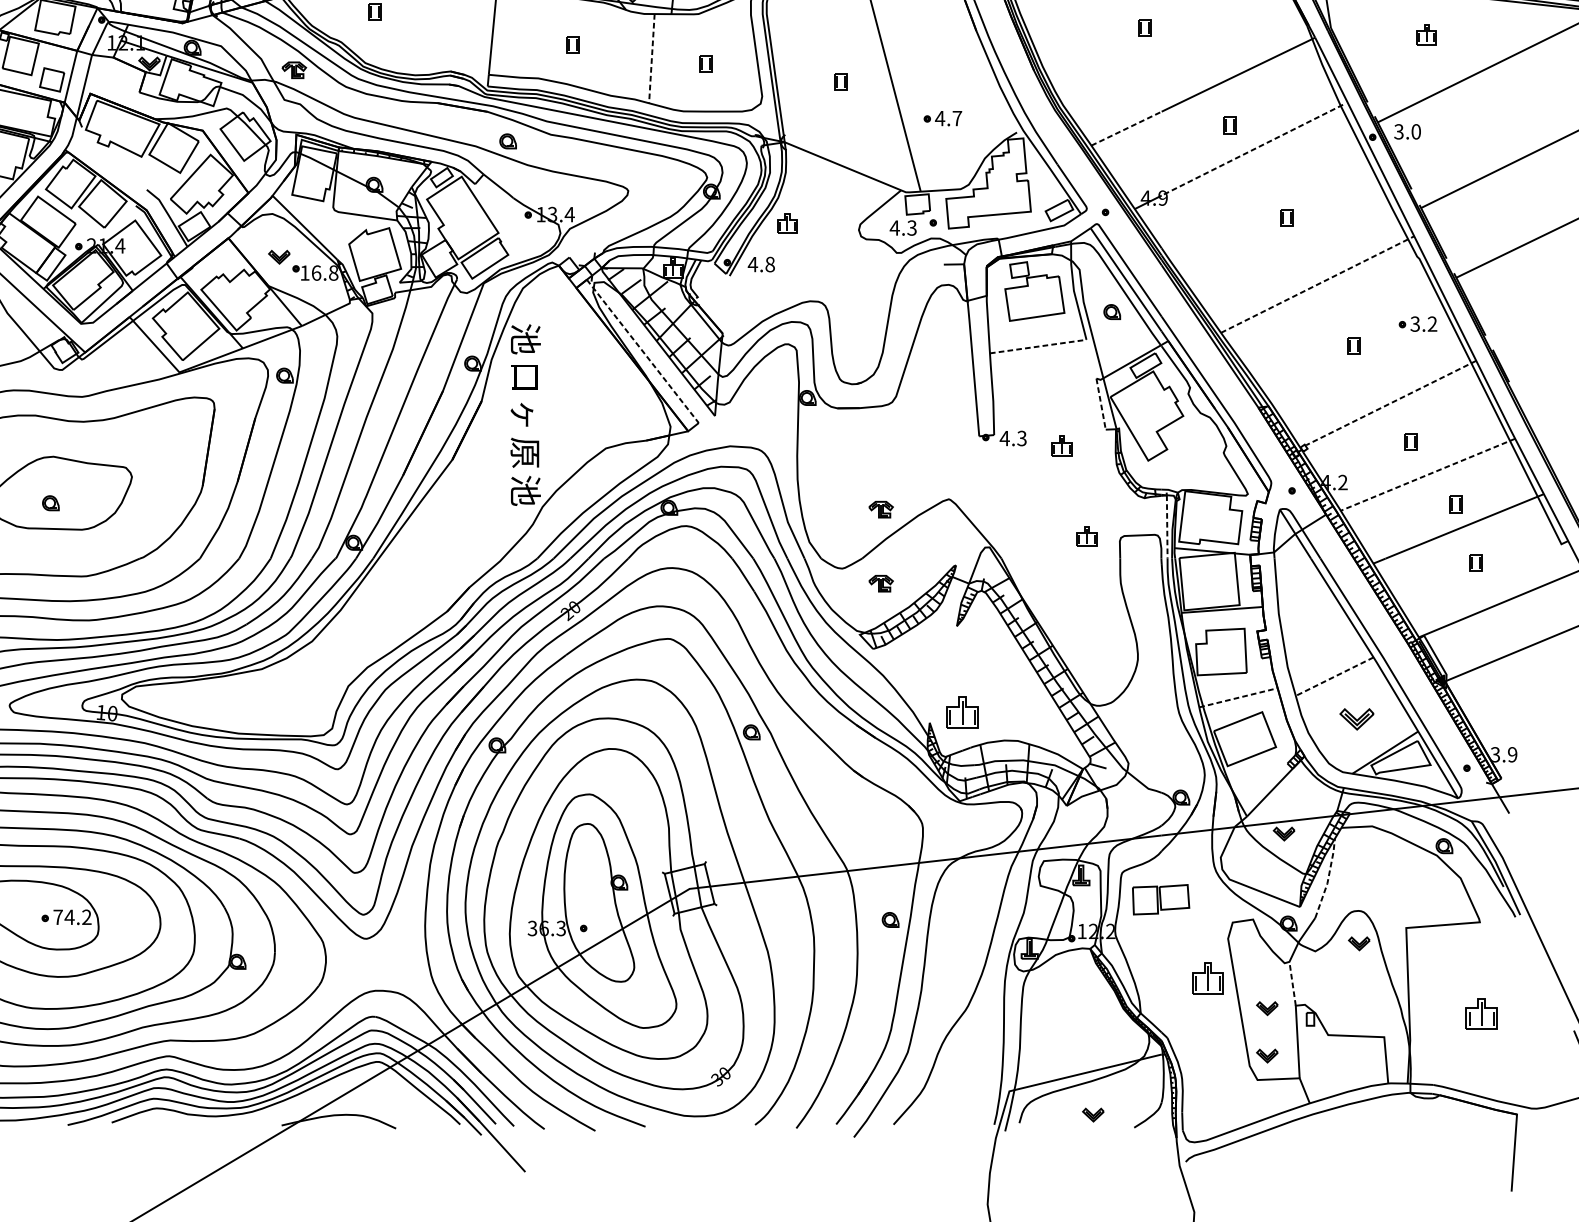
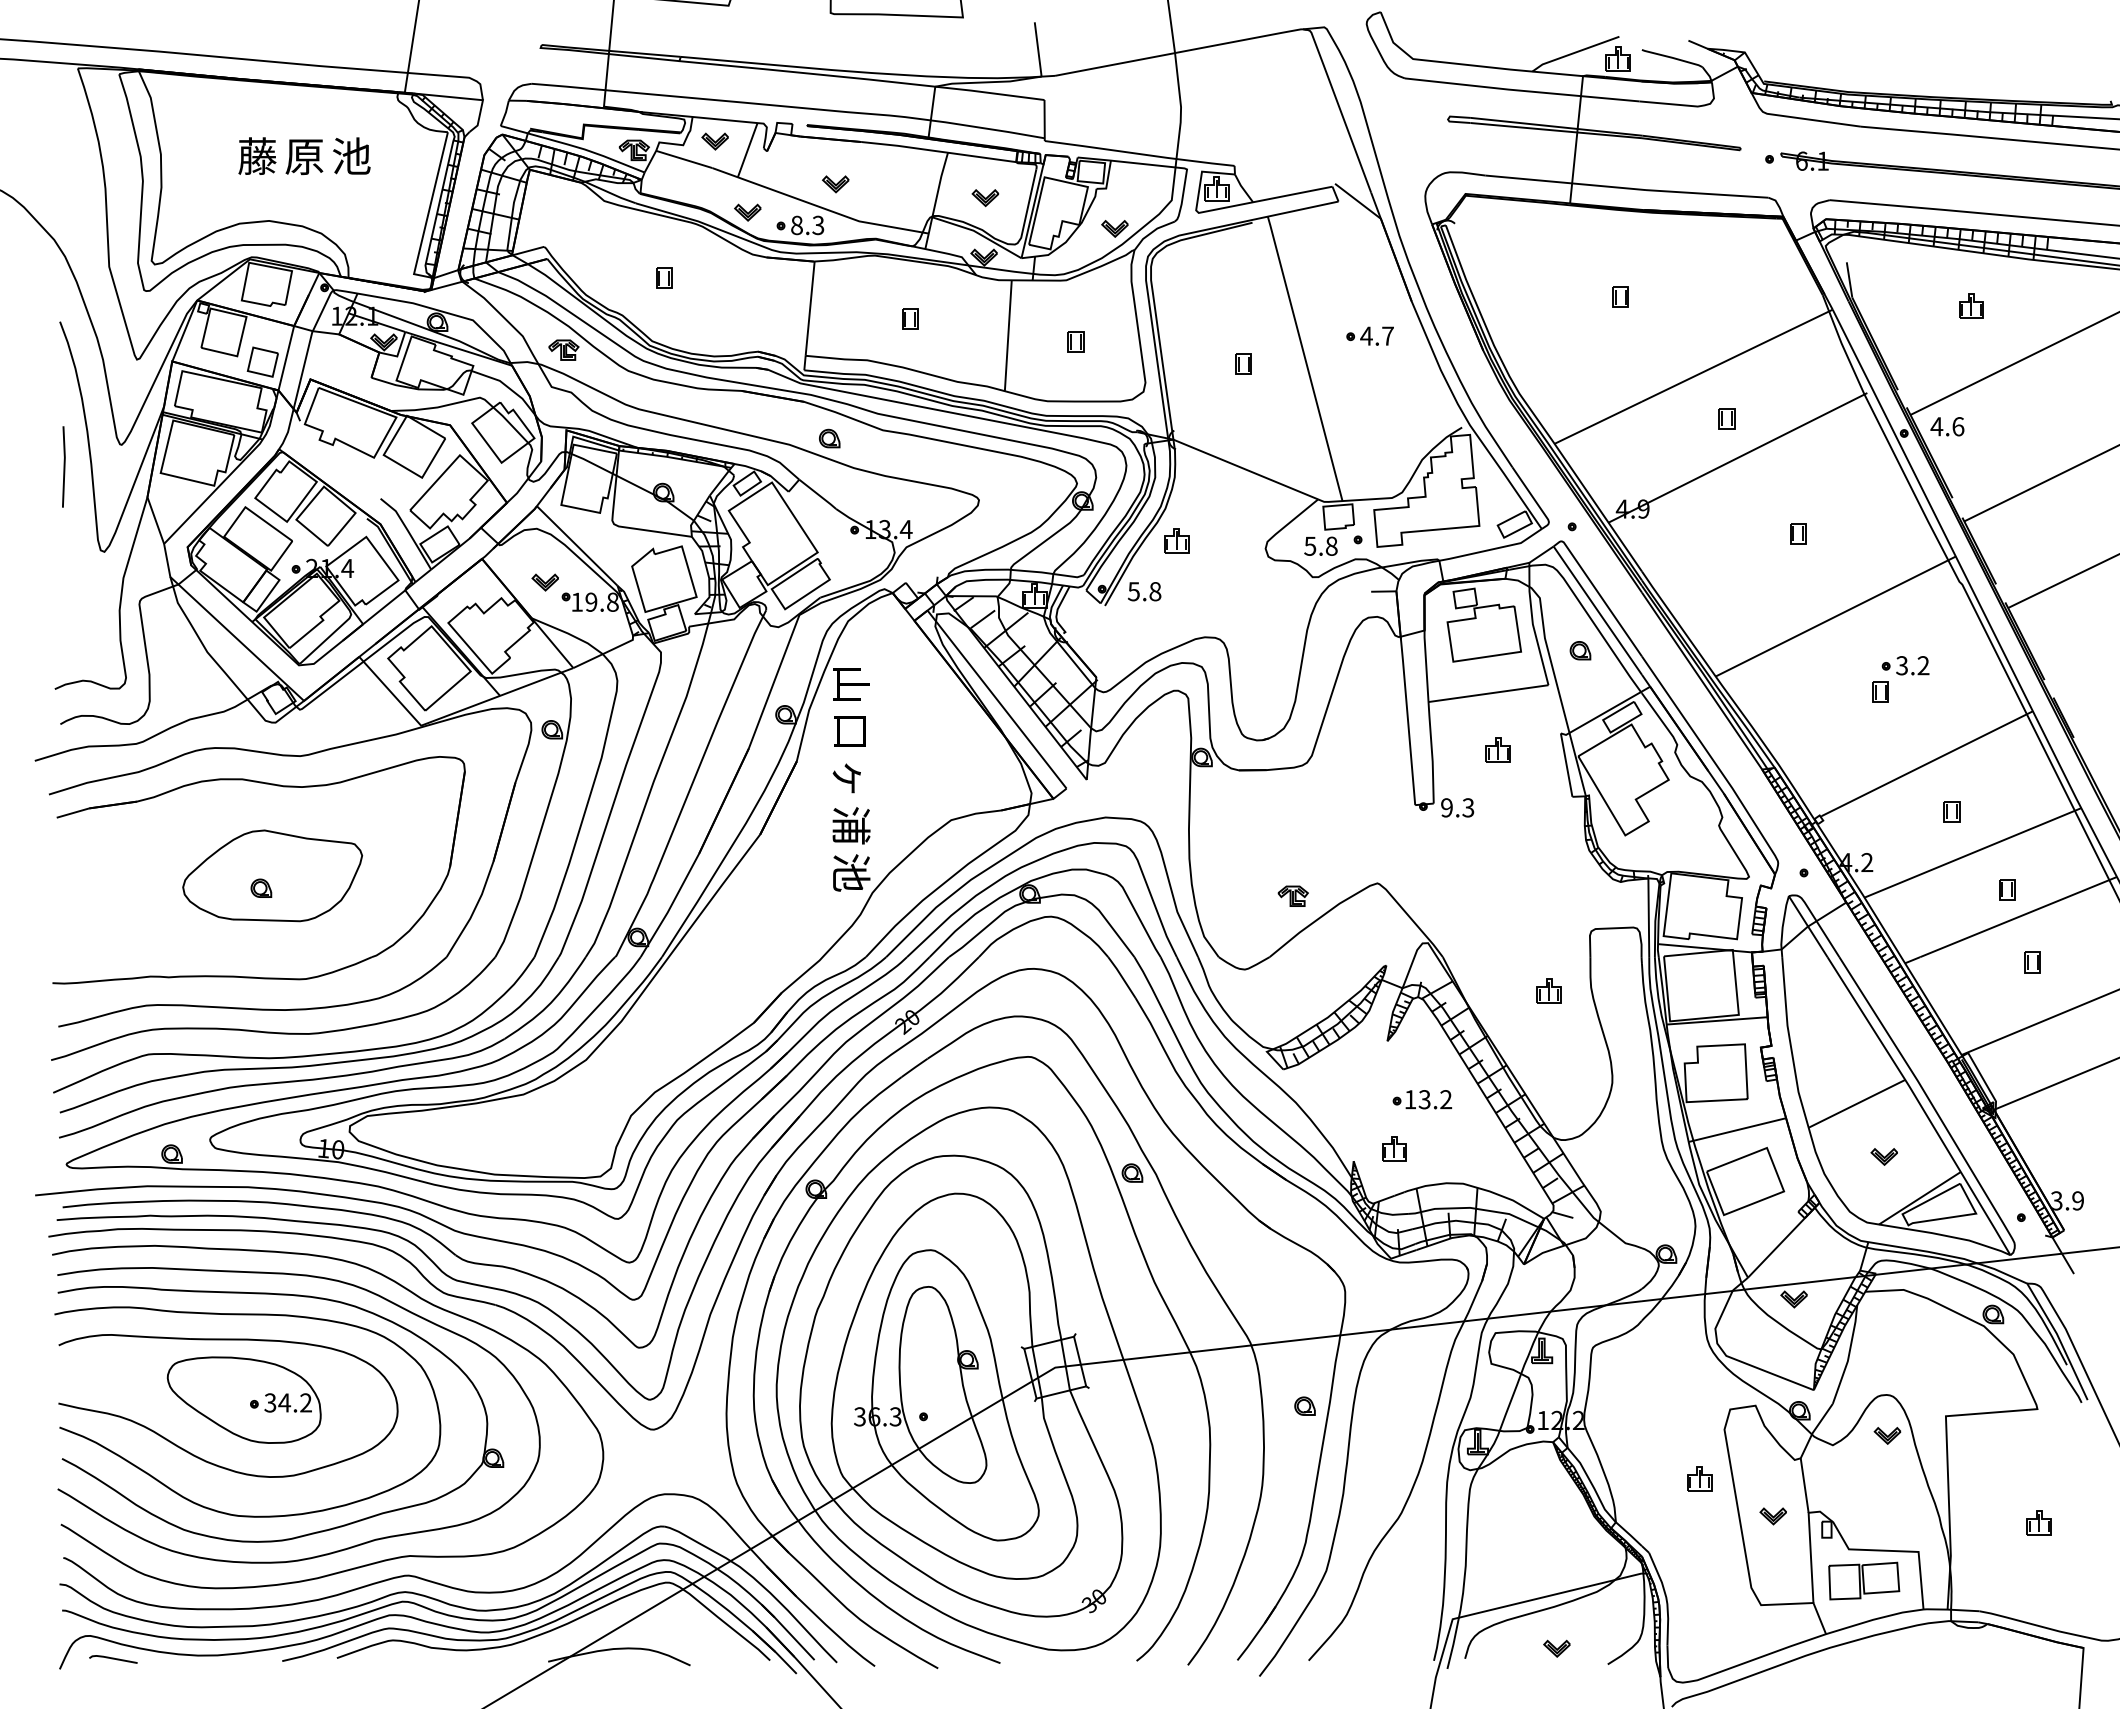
line: (652, 58) -> (1008, 335), dashed -> solid
part: (942, 118) -> (1369, 335), moved
line: (1126, 128) -> (1598, 422), dashed -> solid
text: (1407, 131) -> (1947, 426), 3.0 -> 4.6
line: (1253, 150) -> (1755, 449), dashed -> solid
text: (903, 227) -> (1320, 545), 4.3 -> 5.8
text: (752, 264) -> (1133, 591), 4.8 -> 5.8
text: (316, 272) -> (591, 601), 16.8 -> 19.8
line: (1318, 284) -> (1836, 616), dashed -> solid
part: (1418, 323) -> (1905, 665), moved
text: (525, 339) -> (851, 684), 池 -> 山
line: (1038, 346) -> (1488, 693), dashed -> solid
line: (642, 351) -> (996, 699), dashed -> solid
line: (1391, 402) -> (1927, 763), dashed -> solid
line: (1100, 404) -> (1566, 765), dashed -> solid
text: (1004, 438) -> (1446, 807), 4.3 -> 9.3
part: (1061, 445) -> (1497, 749), moved
text: (525, 452) -> (851, 825), 原 -> 浦
line: (1428, 474) -> (1973, 852), dashed -> solid
line: (1166, 527) -> (1648, 918), dashed -> solid
part: (1086, 536) -> (1548, 990), moved
part: (880, 583) -> (1292, 987), removed
part: (985, 673) -> (1422, 1099), added
line: (1334, 676) -> (1856, 1103), dashed -> solid
line: (1237, 698) -> (1736, 1130), dashed -> solid
part: (962, 712) -> (1394, 1148), size x0.62
part: (1356, 719) -> (1883, 1156), size x0.62
line: (1327, 879) -> (1848, 1355), dashed -> solid
part: (1161, 899) -> (1864, 1580), moved
text: (58, 916) -> (270, 1402), 74.2 -> 34.2
part: (1208, 978) -> (1699, 1478), size x0.62
line: (1292, 983) -> (1804, 1485), dashed -> solid
part: (1480, 1013) -> (2038, 1522), size x0.62
part: (1266, 1056) -> (1772, 1575), removed

